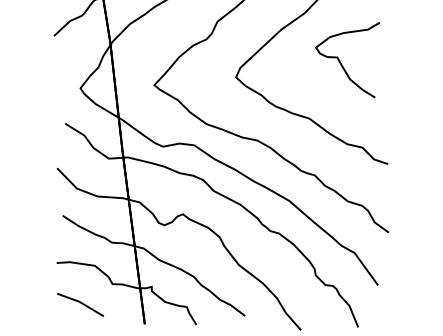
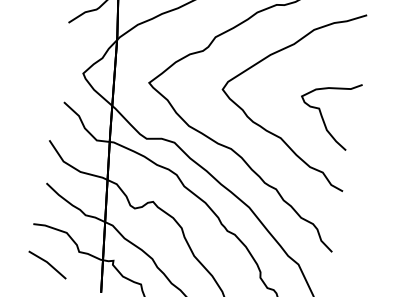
curve: (341, 62) -> (322, 113), moved

